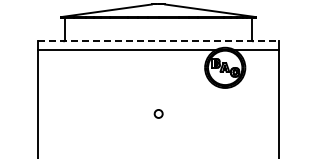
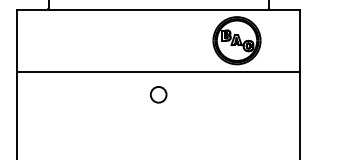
line: (158, 41) -> (158, 9), dashed -> solid
line: (158, 50) -> (158, 72), moved
part: (158, 113) -> (158, 94), size x1.67

